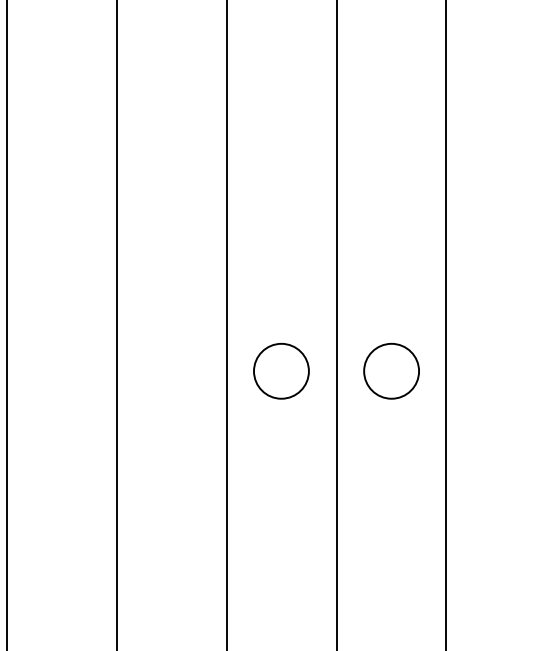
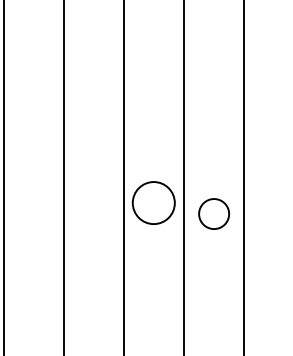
circle: (280, 370) -> (153, 202), size x1.4
circle: (390, 370) -> (213, 213), moved

